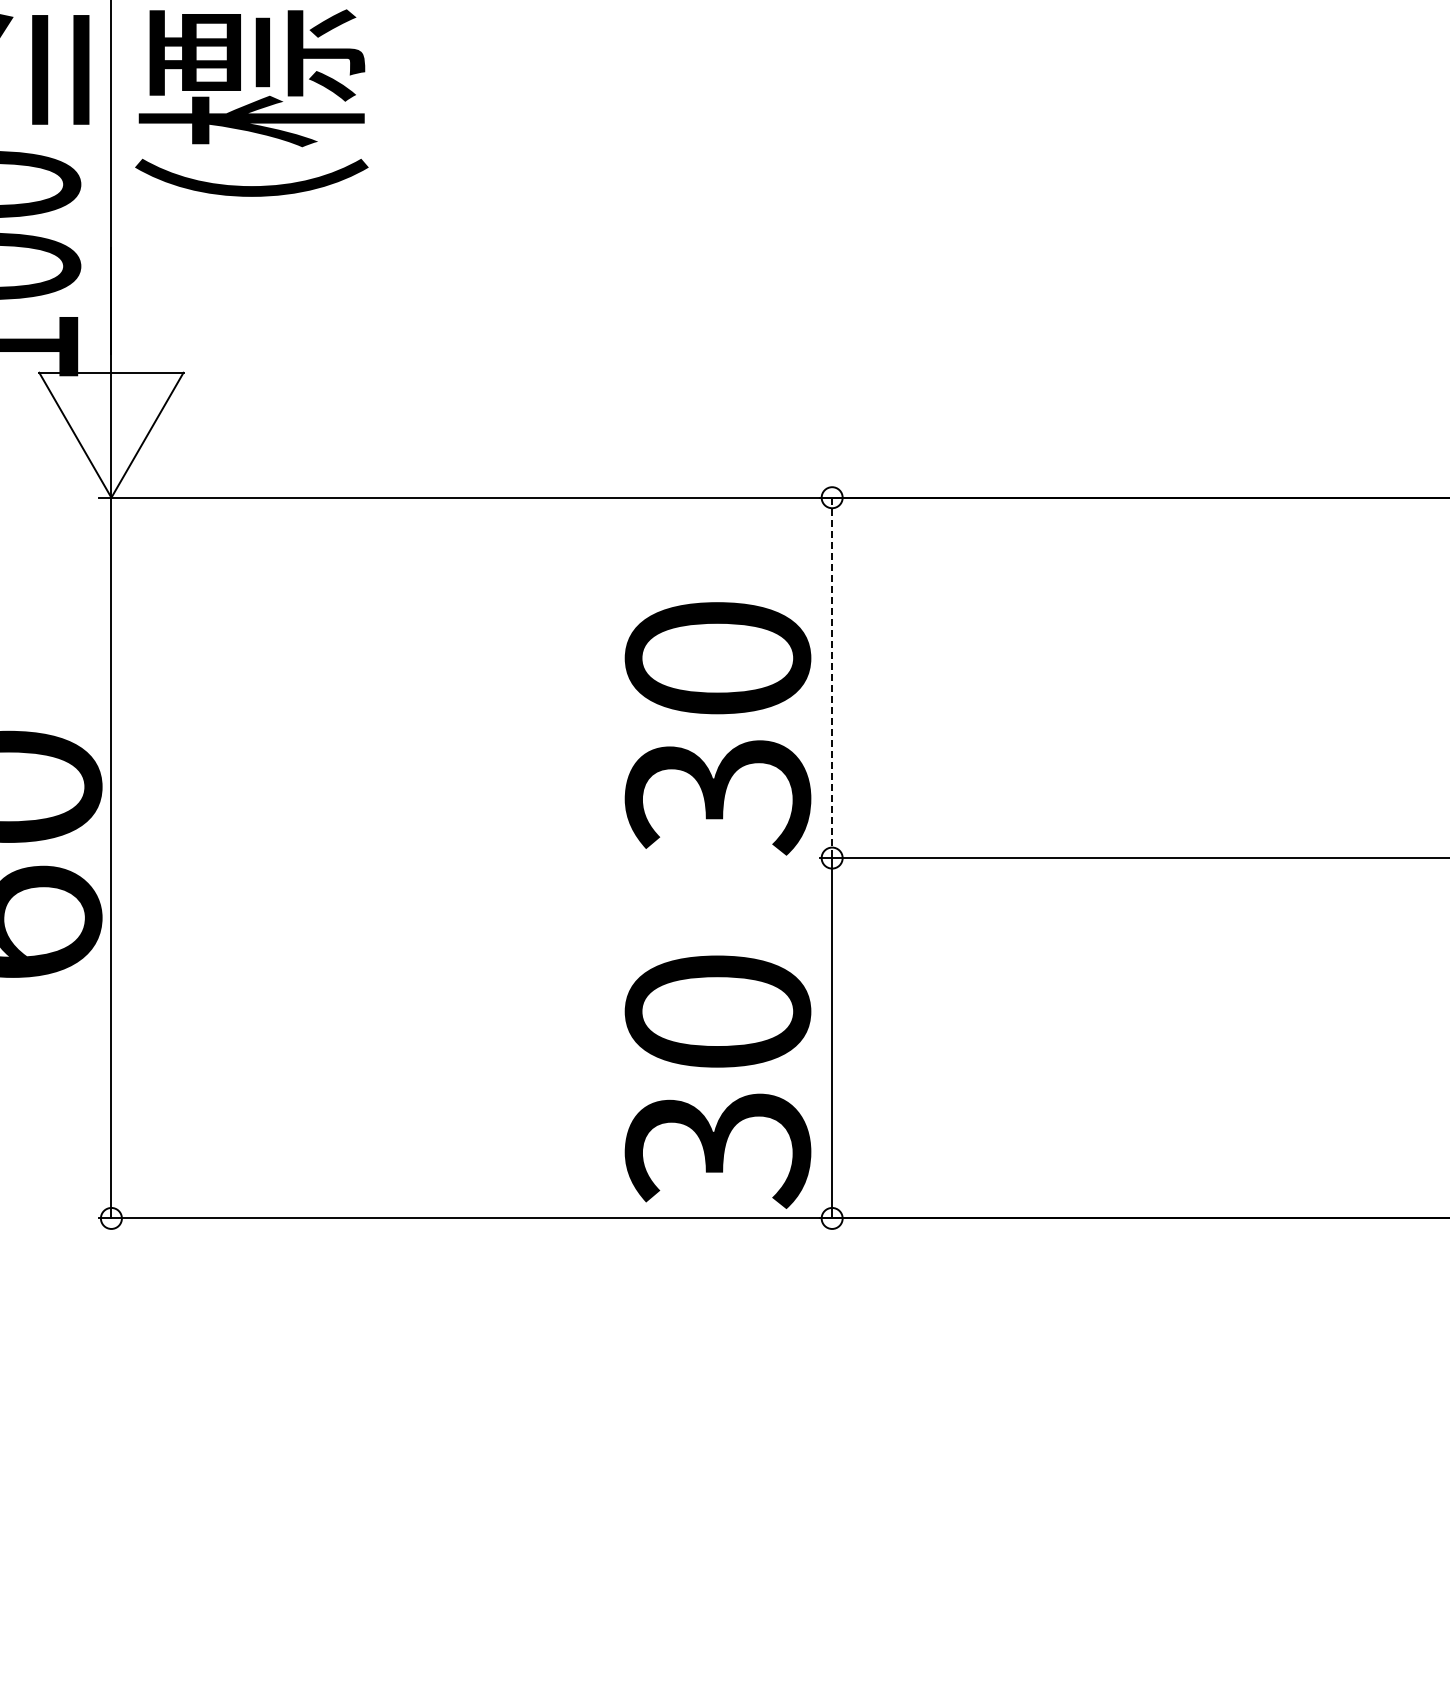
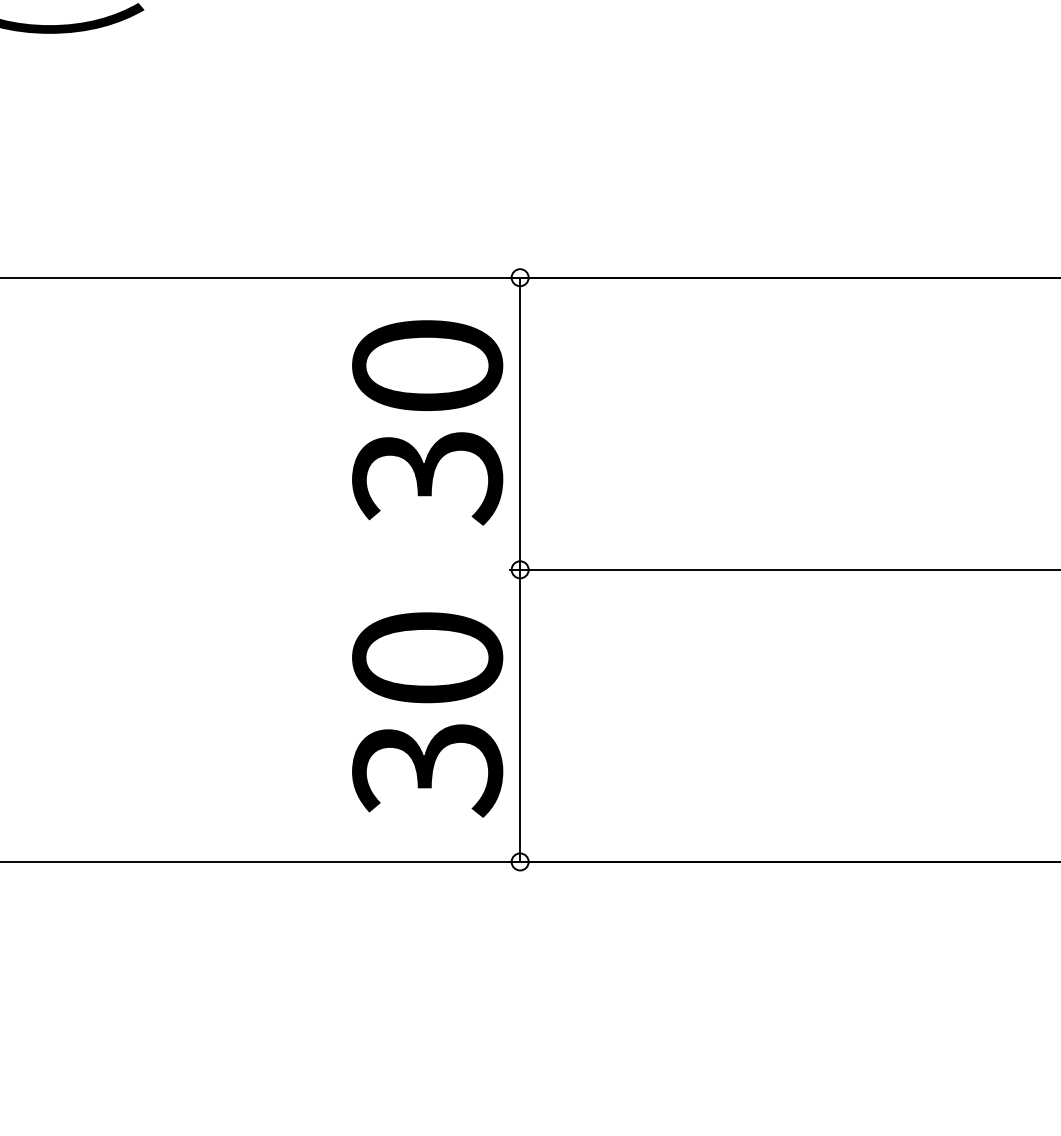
line: (832, 678) -> (520, 424), dashed -> solid
text: (717, 728) -> (427, 422), moved
text: (717, 1081) -> (427, 714), moved

